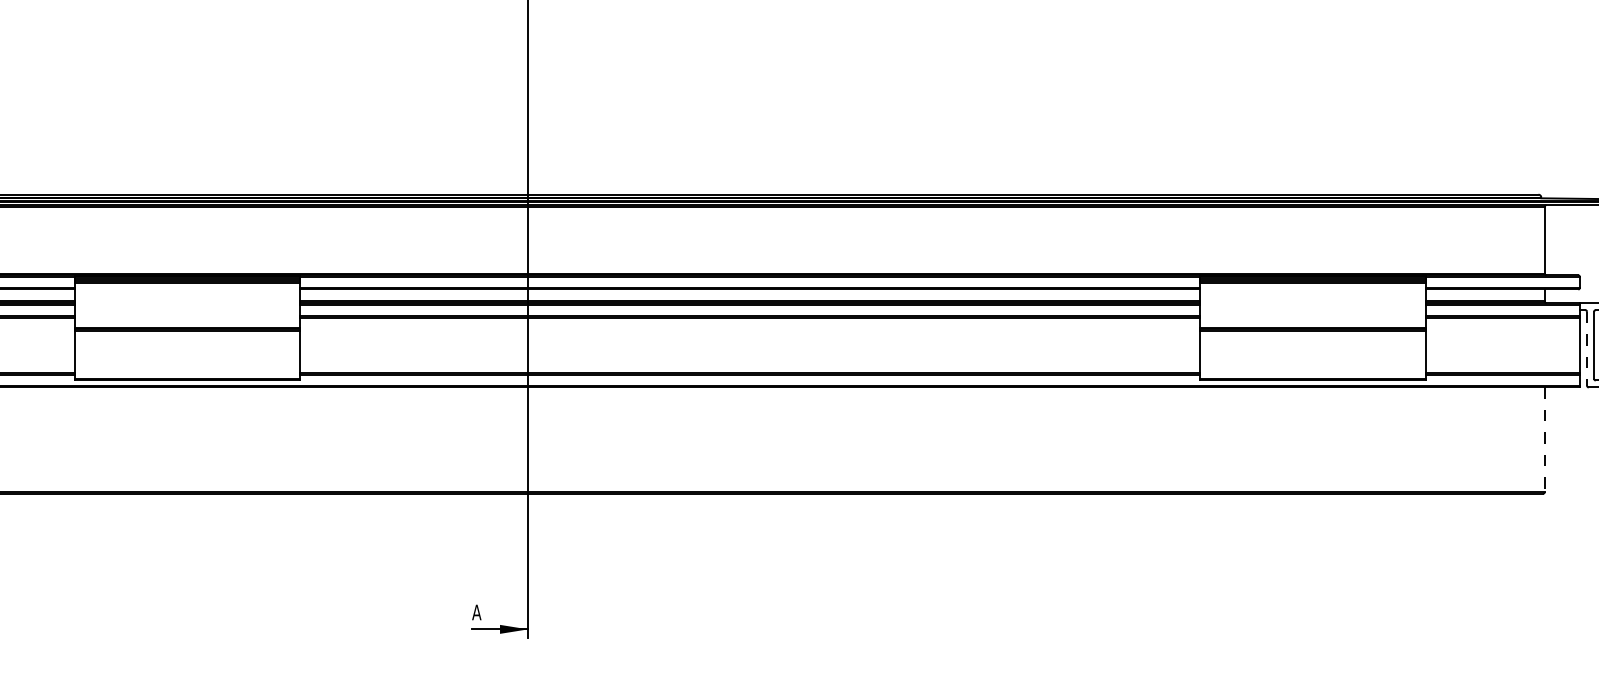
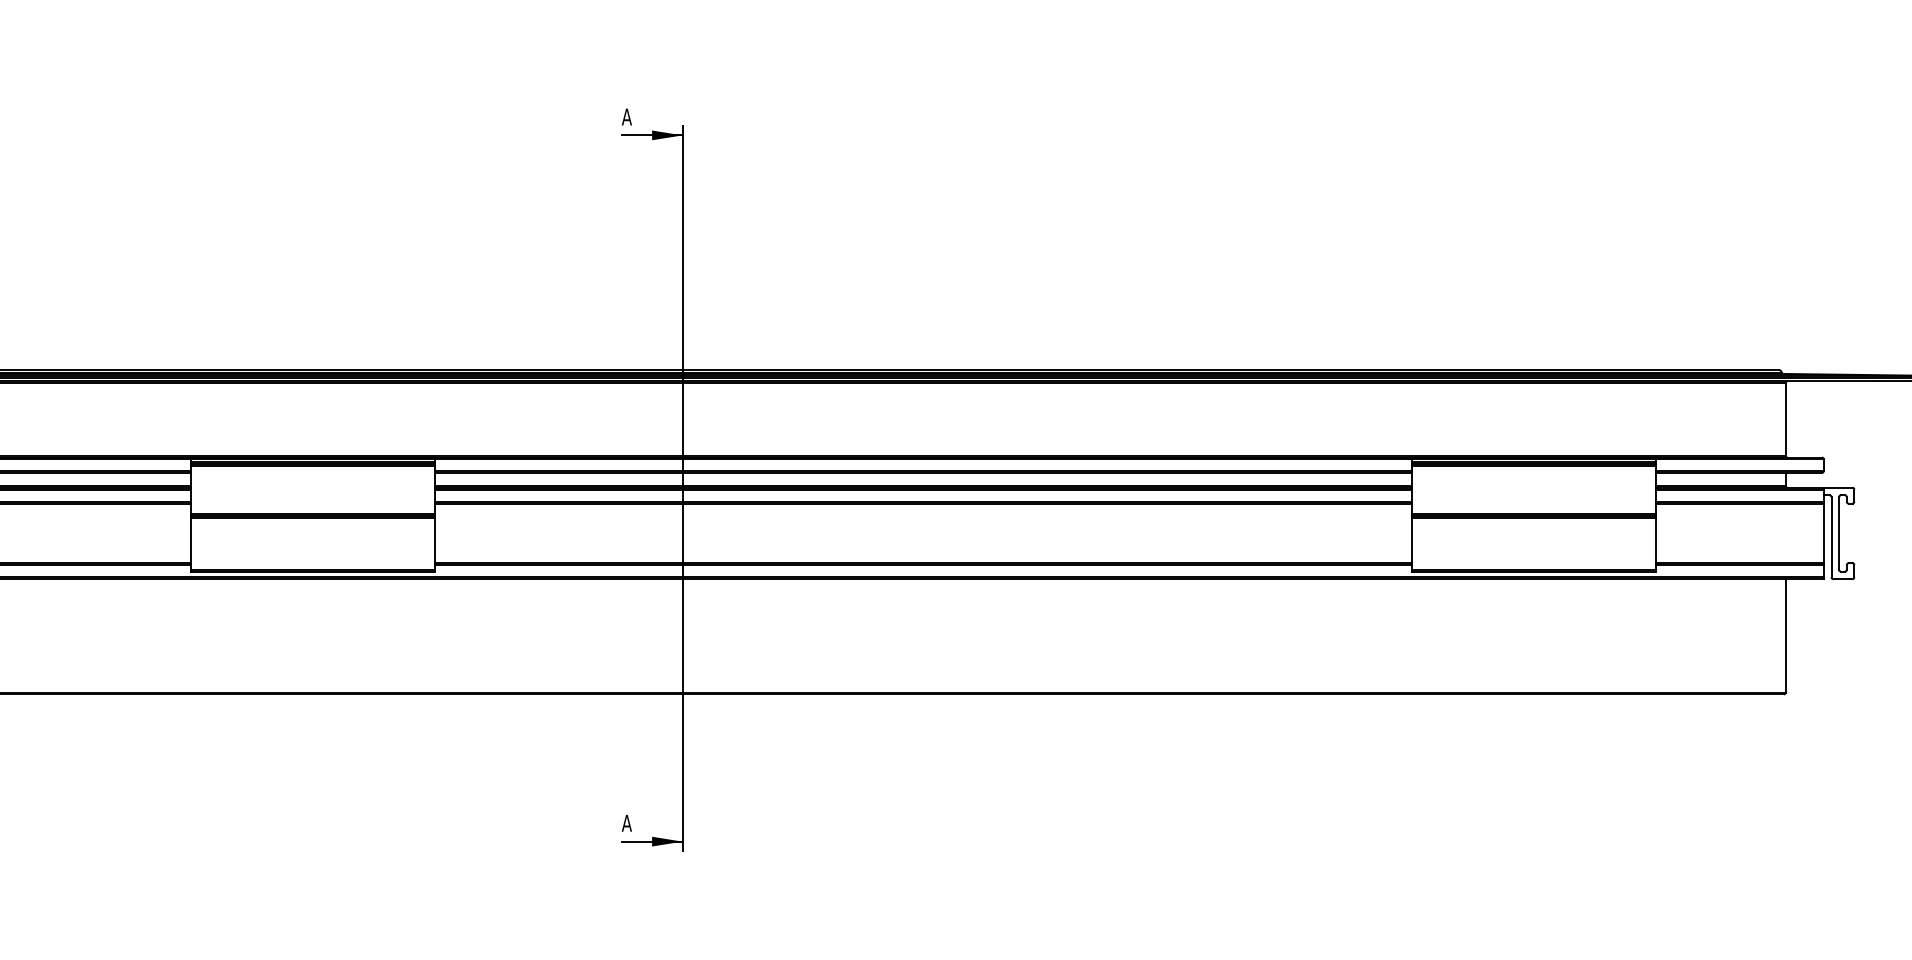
line: (1587, 349) -> (1831, 537), dashed -> solid
line: (1544, 439) -> (1785, 635), dashed -> solid

